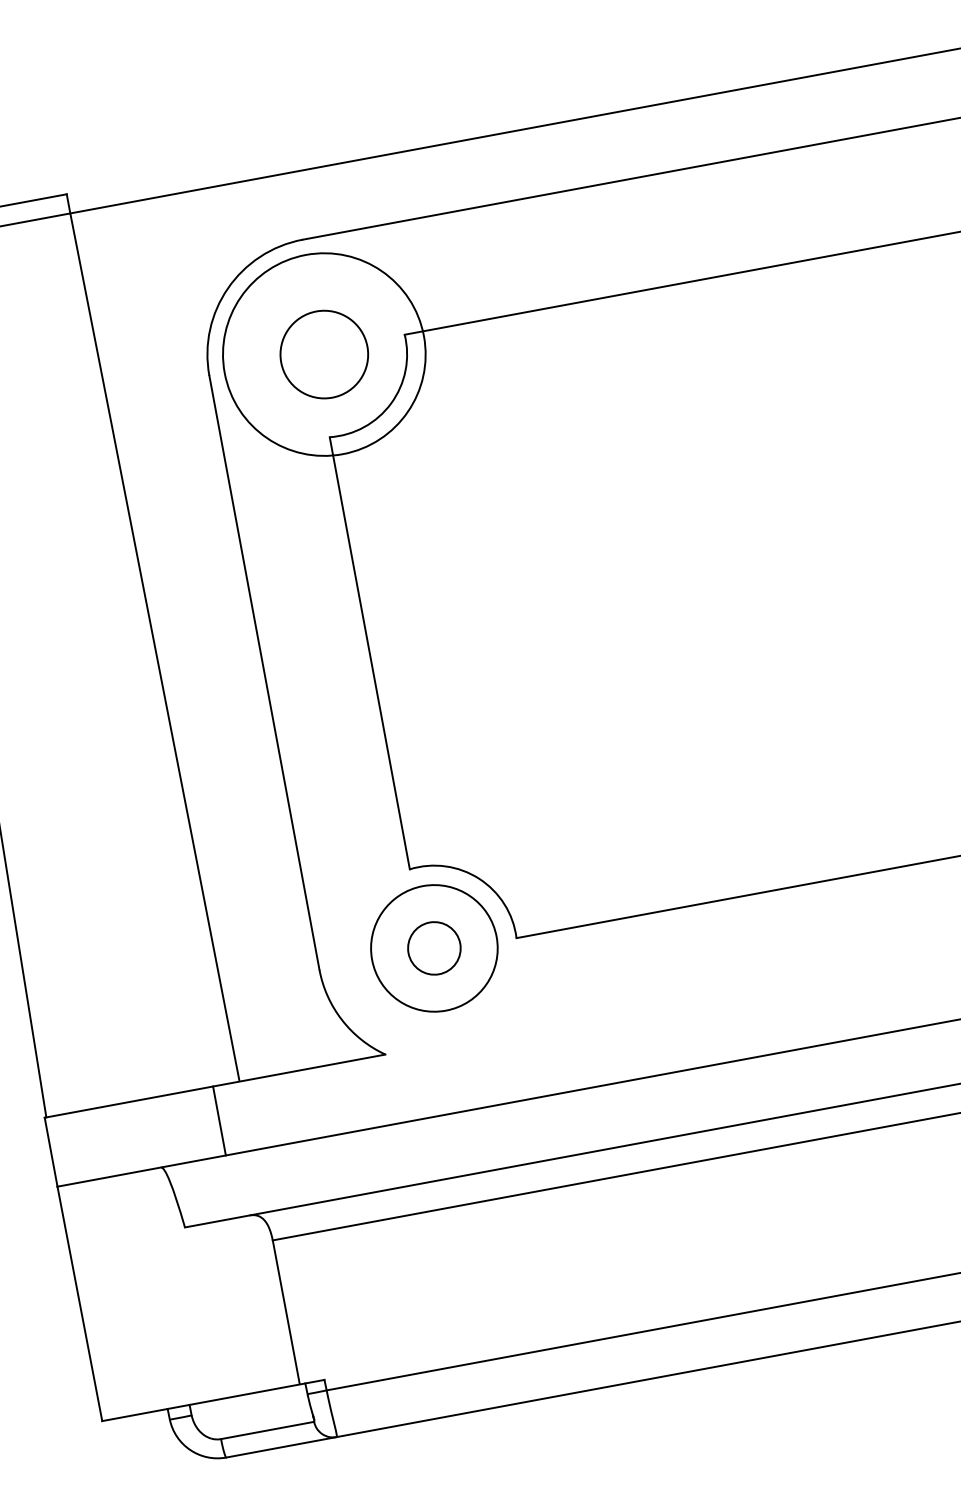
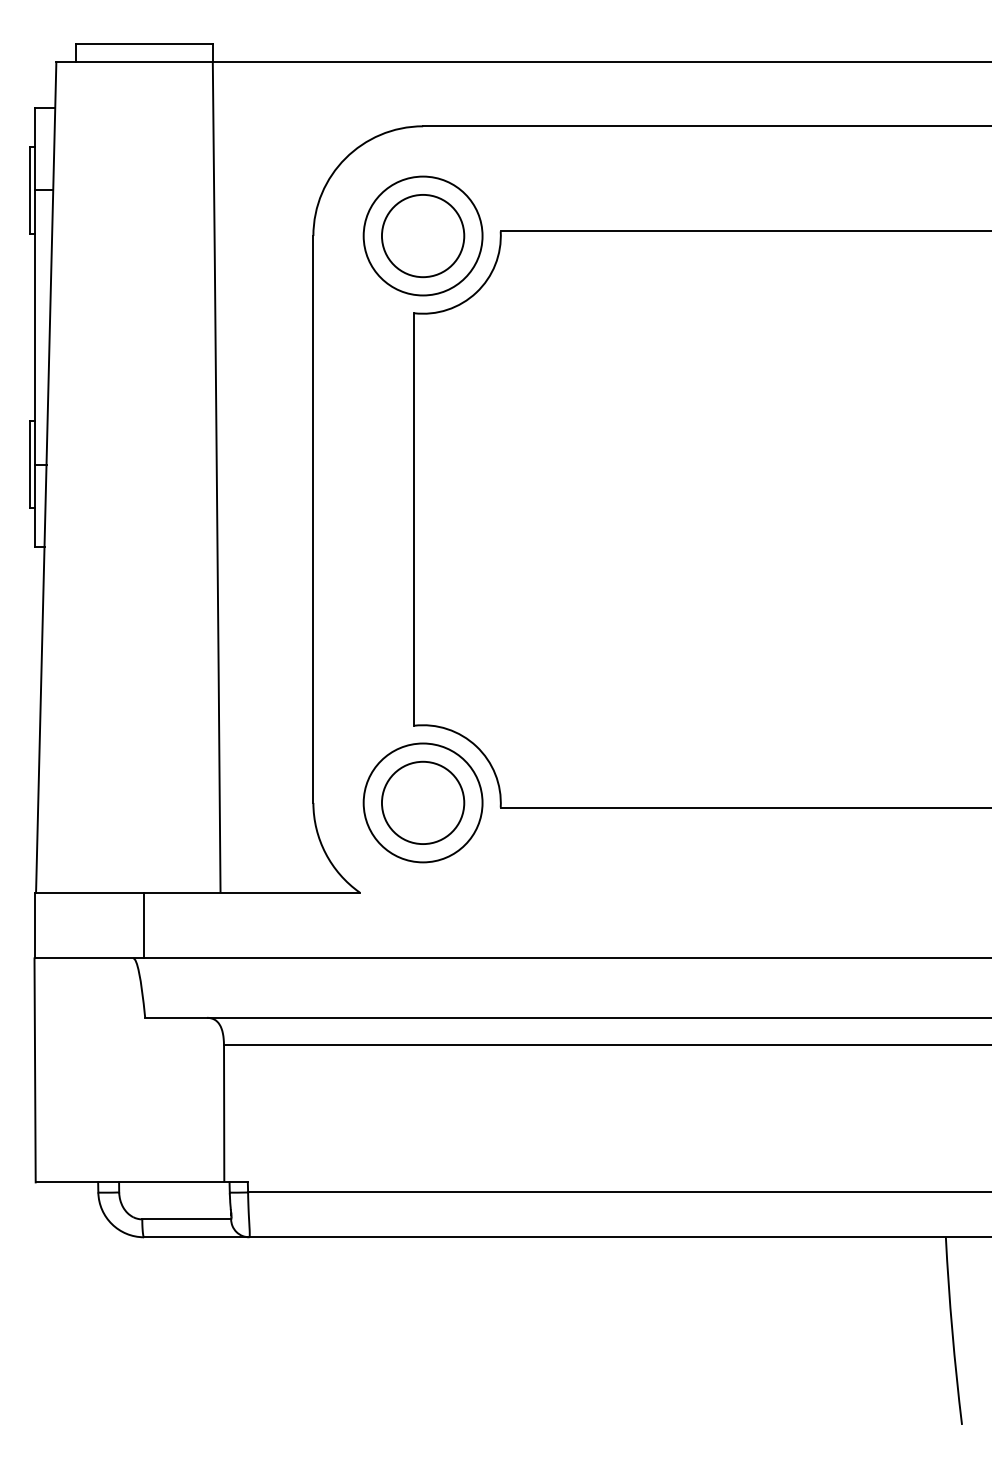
circle: (323, 354) -> (422, 235), size x0.62
circle: (433, 948) -> (422, 802), size x1.67
line: (219, 1120) -> (144, 925), moved

